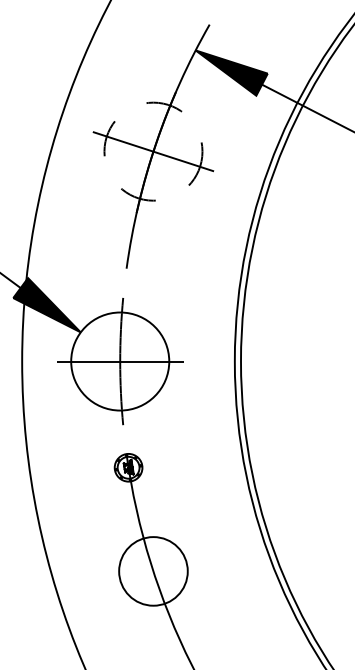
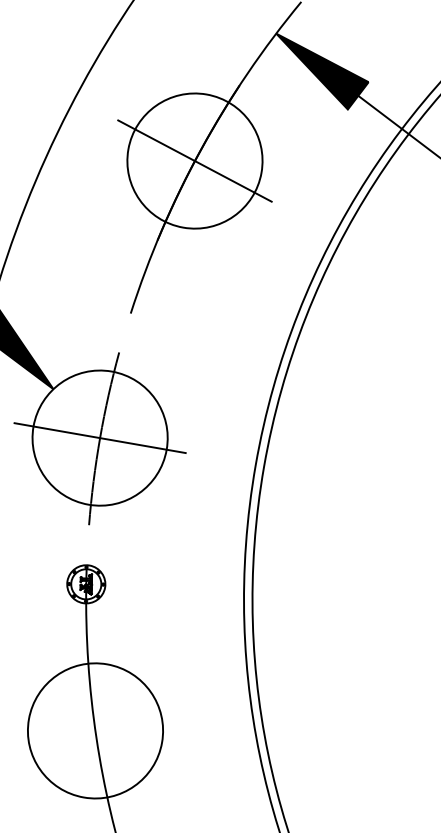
circle: (153, 151) -> (195, 160), dashed -> solid
circle: (153, 571) -> (95, 731), size x1.43

